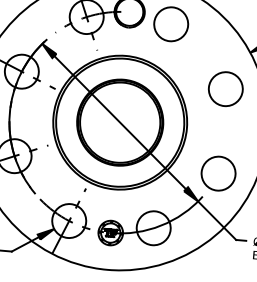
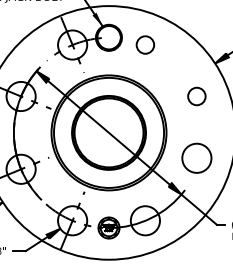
circle: (171, 23) -> (145, 44), size x0.6
circle: (225, 89) -> (196, 96), size x0.6
circle: (218, 172) -> (196, 157), moved

